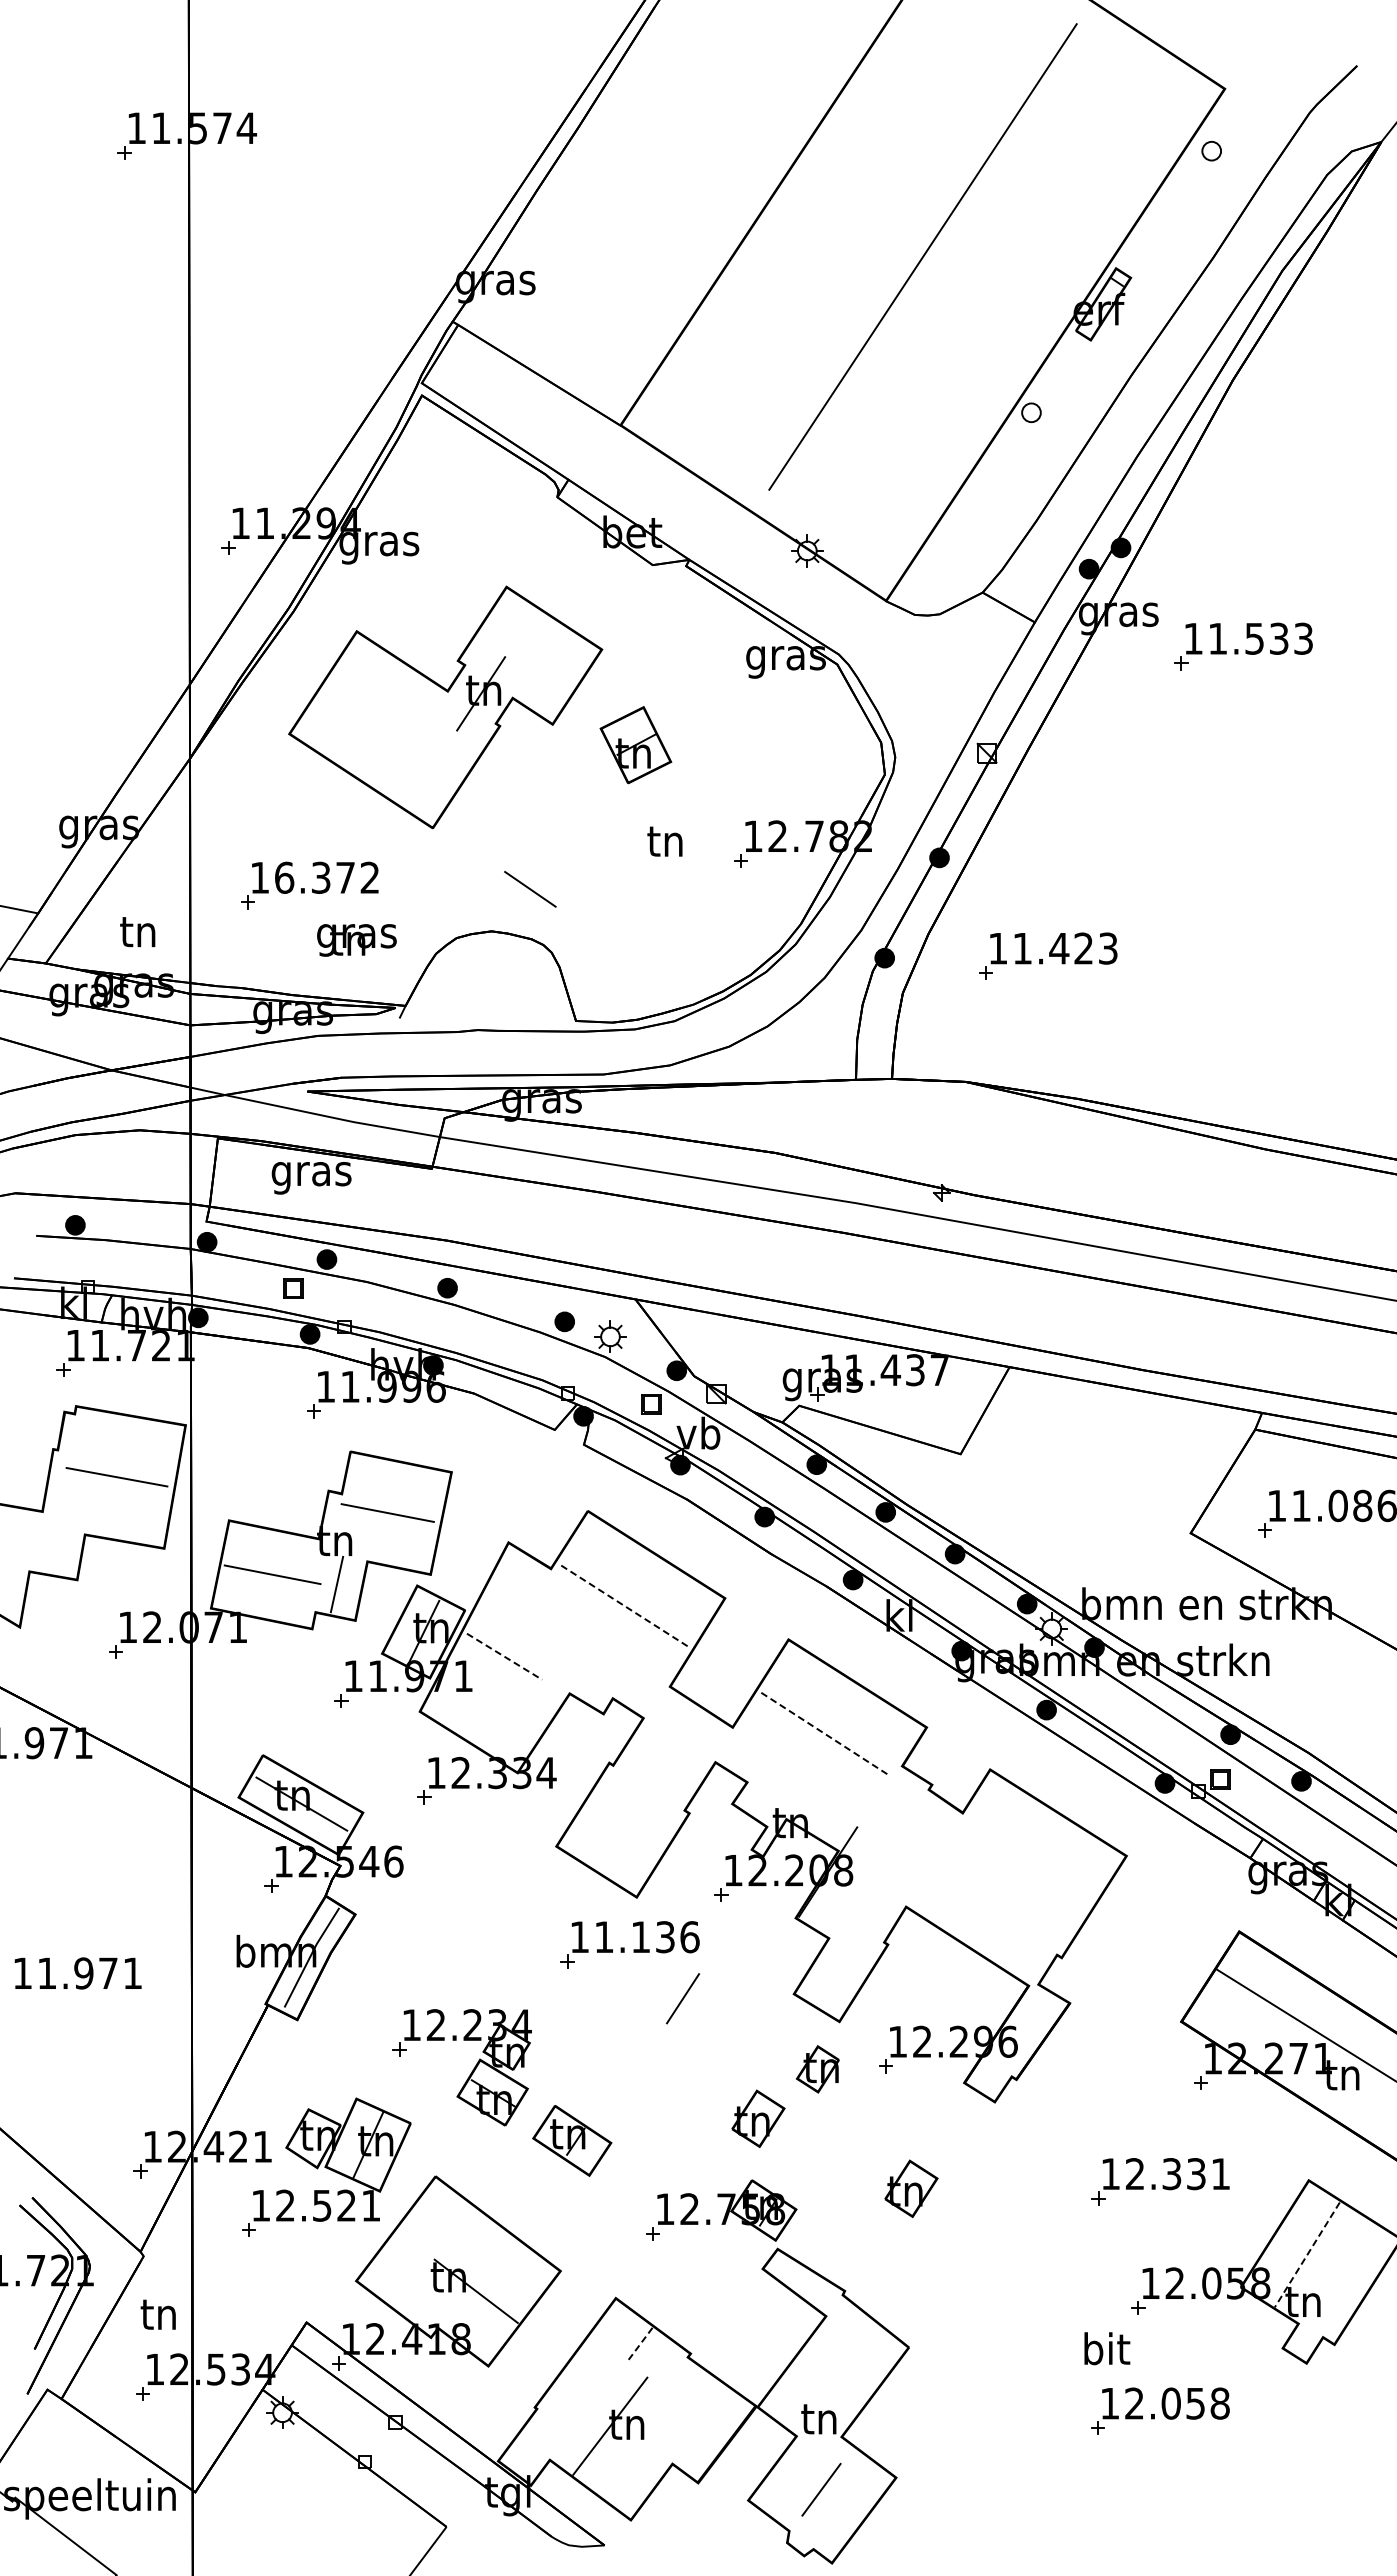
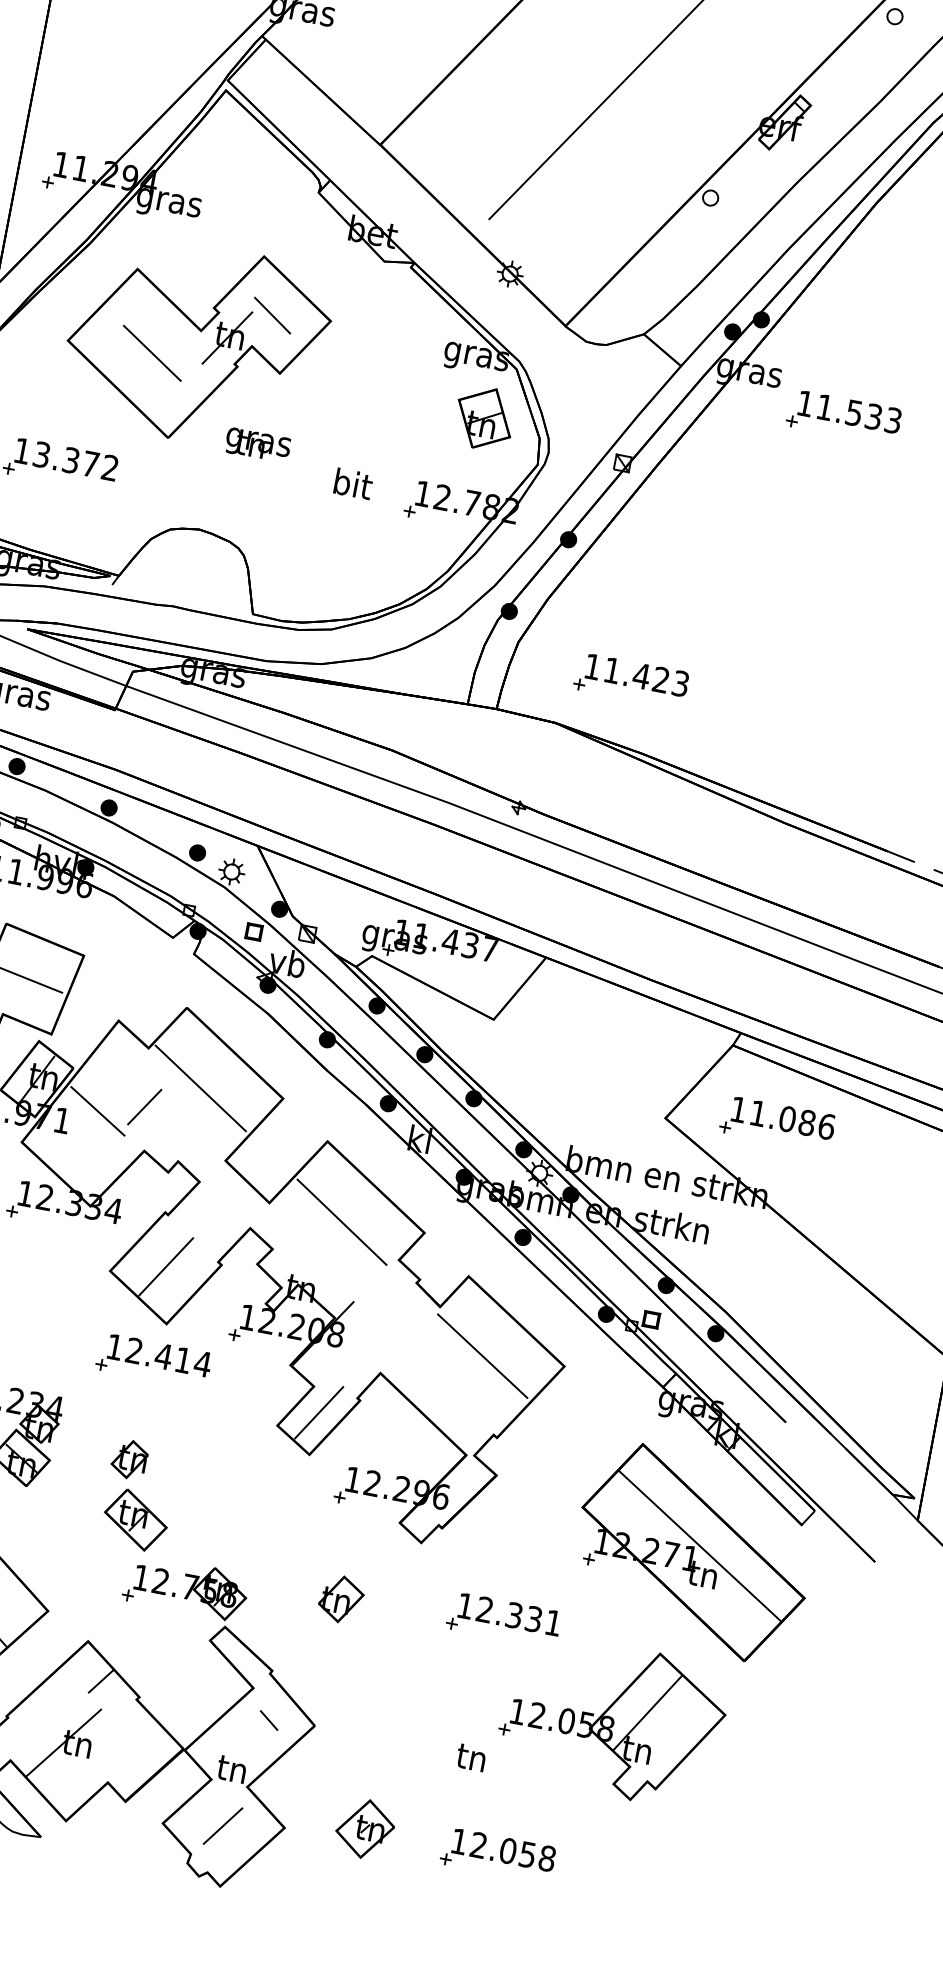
line: (393, 729) -> (151, 353), added
part: (635, 745) -> (484, 418), moved
text: (667, 840) -> (353, 483), tn -> bit
text: (284, 877) -> (41, 454), 16.372 -> 13.372
line: (530, 889) -> (272, 315), moved
text: (356, 940) -> (257, 445), moved
part: (1048, 955) -> (631, 680), moved
line: (622, 1604) -> (200, 1087), dashed -> solid
line: (505, 1657) -> (98, 1112), dashed -> solid
line: (824, 1733) -> (341, 1222), dashed -> solid
line: (622, 1828) -> (165, 1266), added
line: (1025, 1862) -> (482, 1356), added
text: (647, 1937) -> (168, 1357), 11.136 -> 12.414
line: (841, 1968) -> (319, 1412), added
line: (682, 1998) -> (144, 1106), moved
part: (817, 2069) -> (129, 1459), moved
part: (758, 2118) -> (229, 1519), removed
part: (572, 2140) -> (136, 1519), moved
part: (1160, 2181) -> (504, 1619), moved
line: (1307, 2254) -> (647, 1712), dashed -> solid
line: (640, 2343) -> (100, 1681), dashed -> solid
text: (1107, 2348) -> (473, 1757), bit -> tn
line: (852, 2351) -> (269, 1720), added
part: (1160, 2410) -> (498, 1854), moved
part: (993, 2460) -> (365, 1829), added

